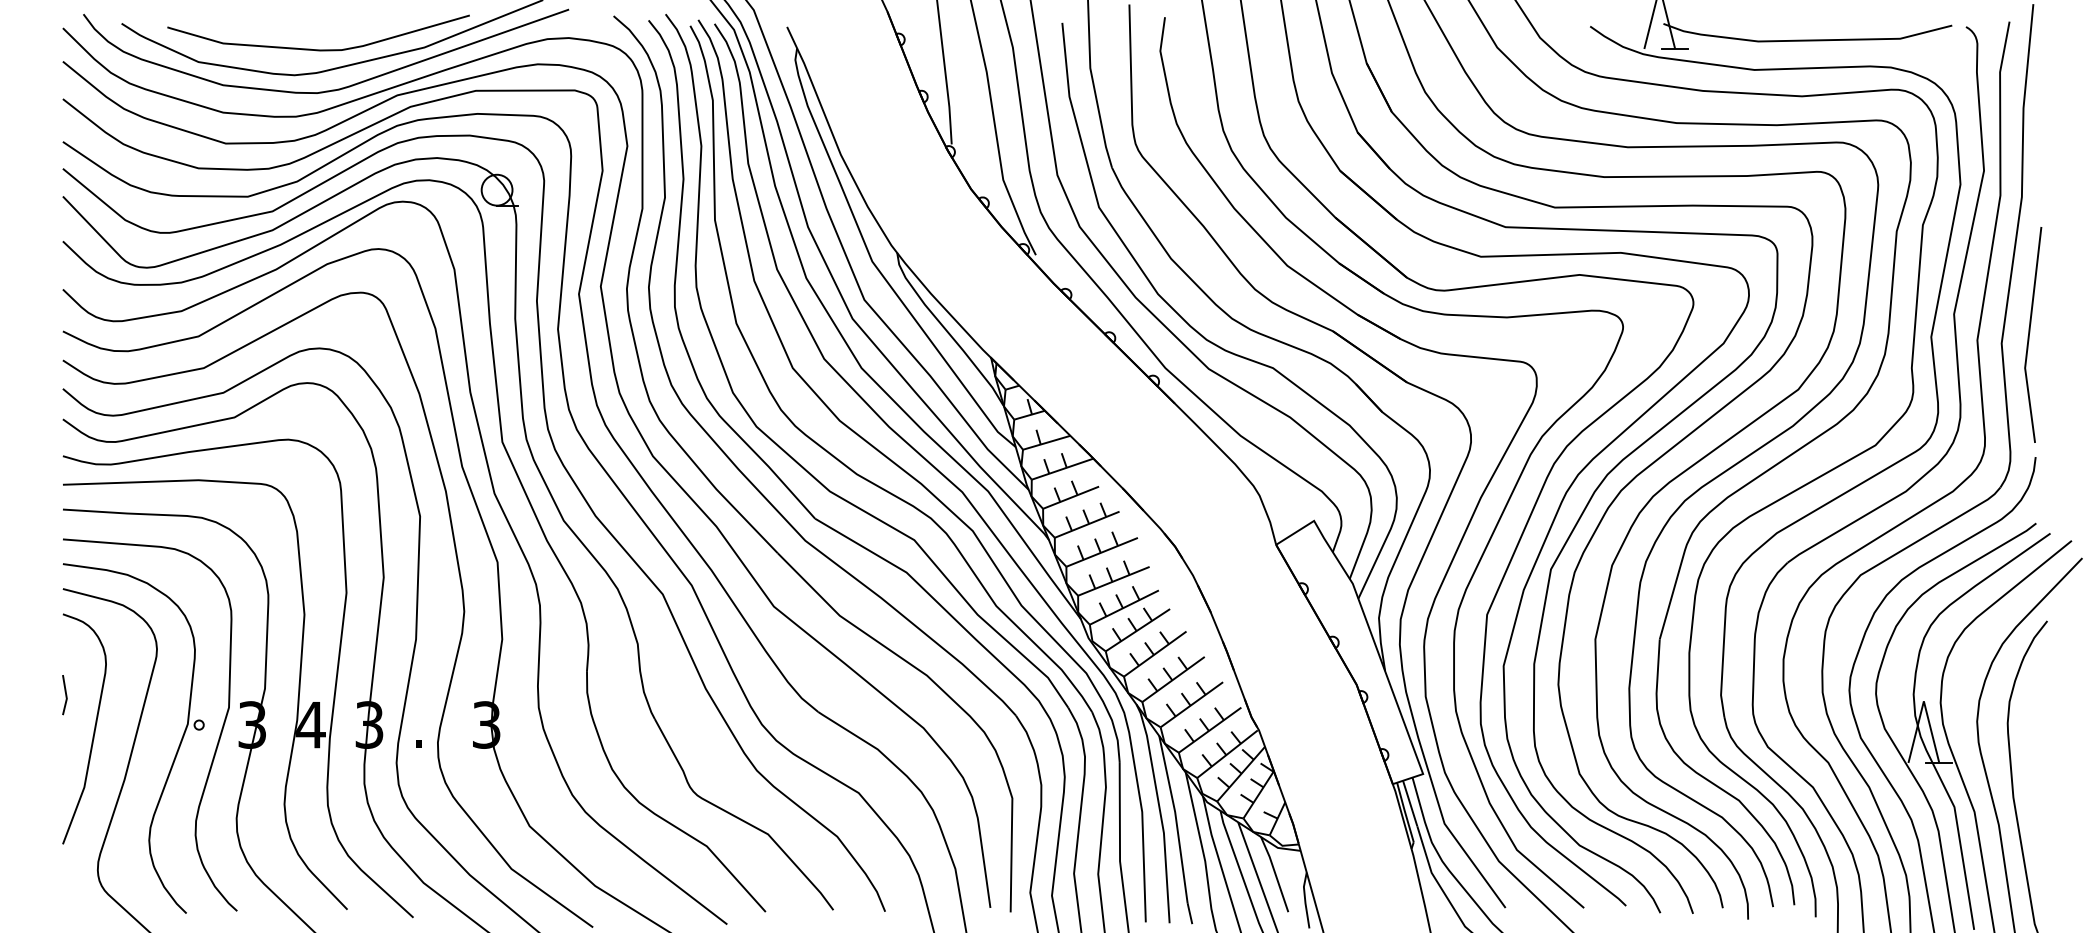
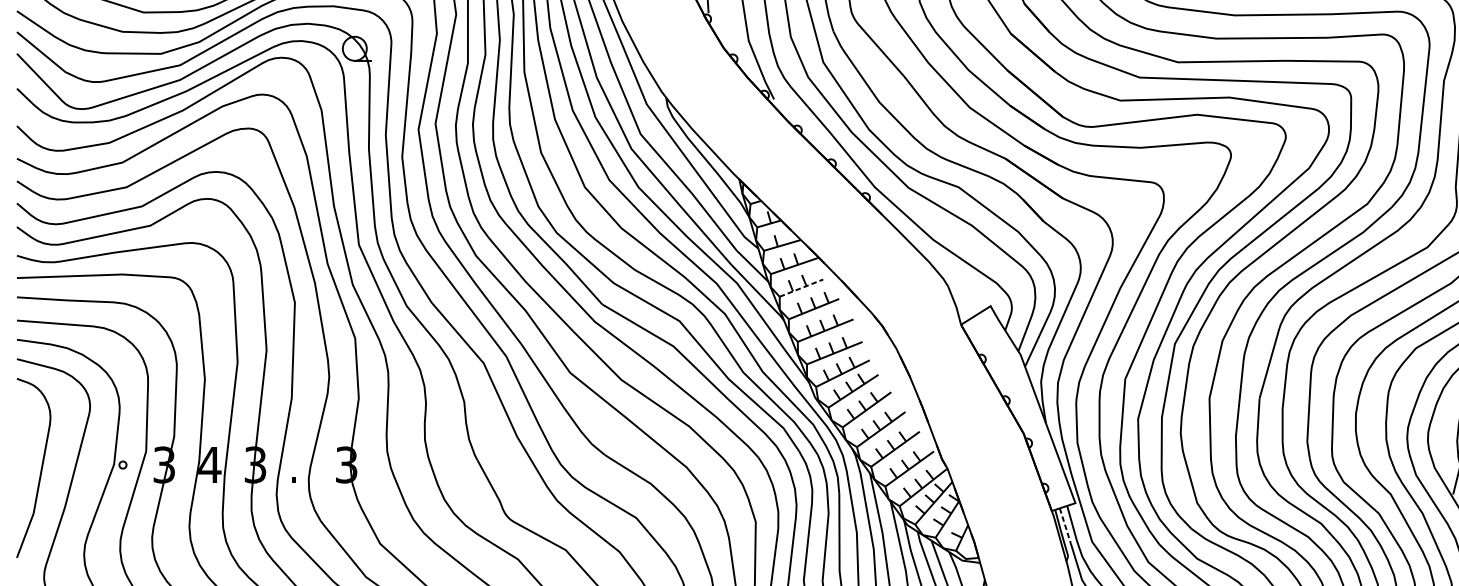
line: (1071, 497) -> (801, 287), solid -> dashed
line: (65, 695) -> (18, 442), removed
line: (1410, 803) -> (1065, 526), solid -> dashed

